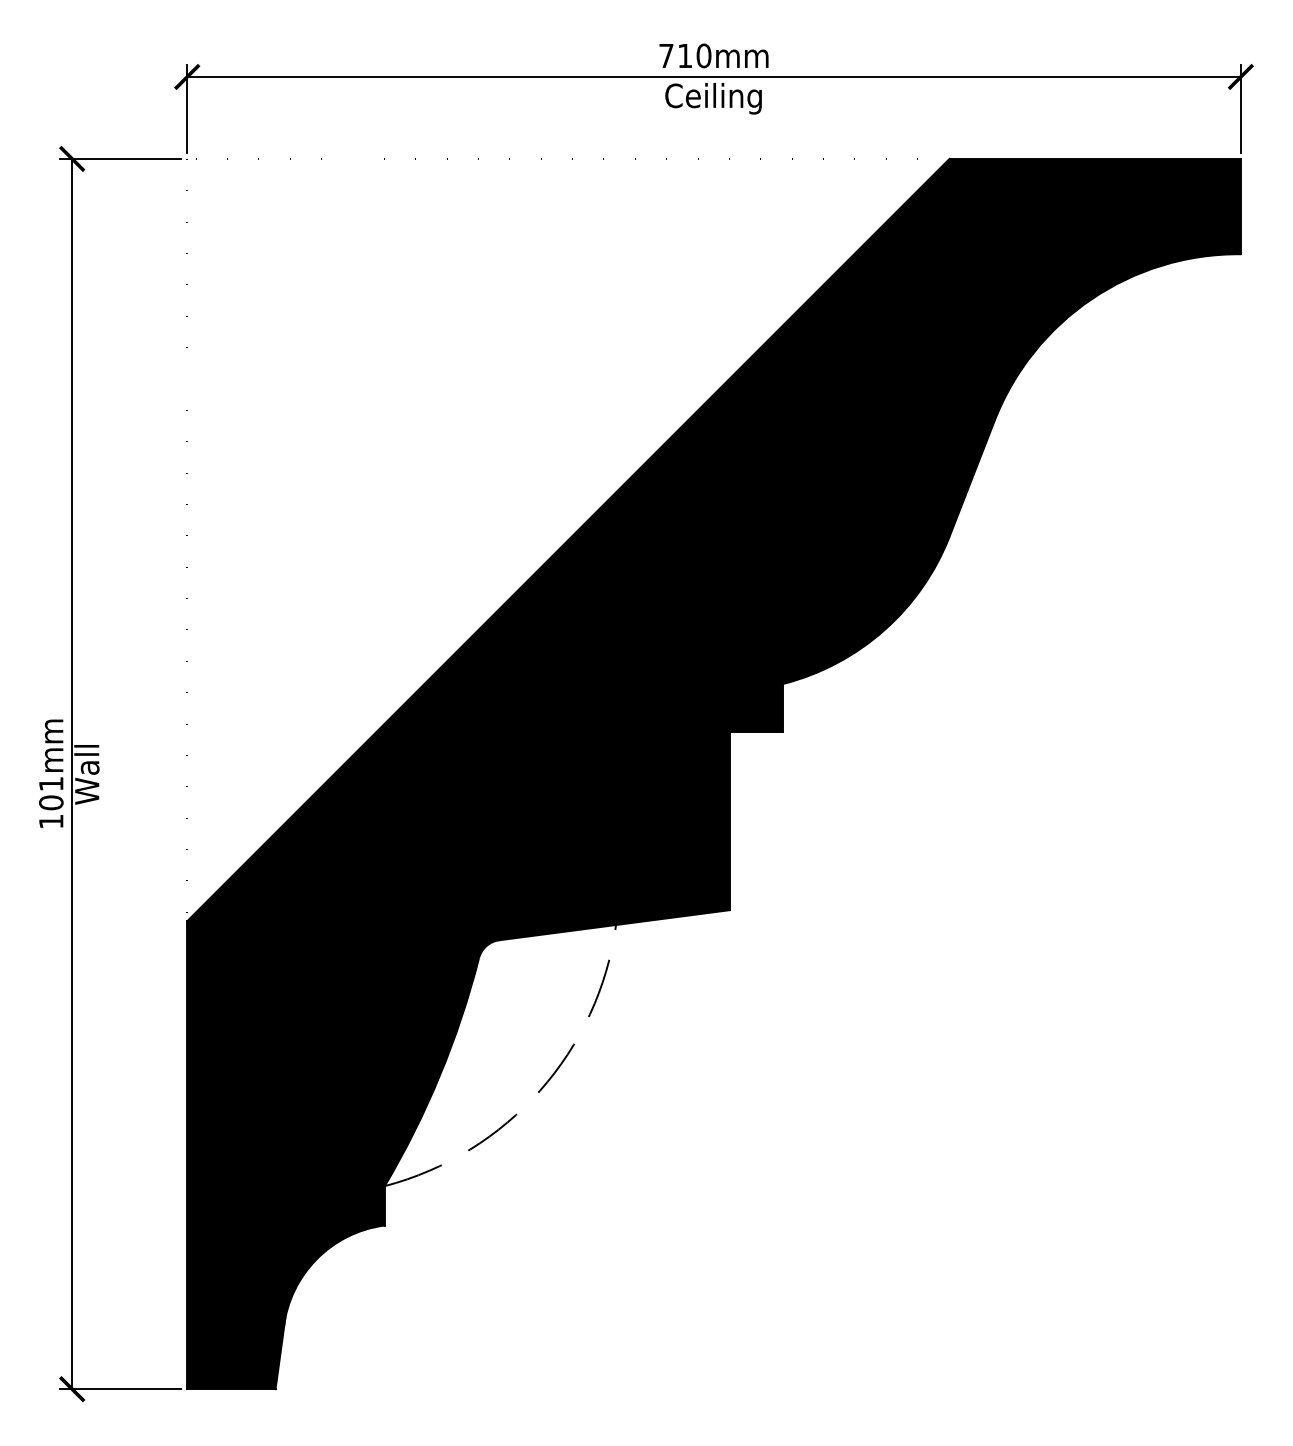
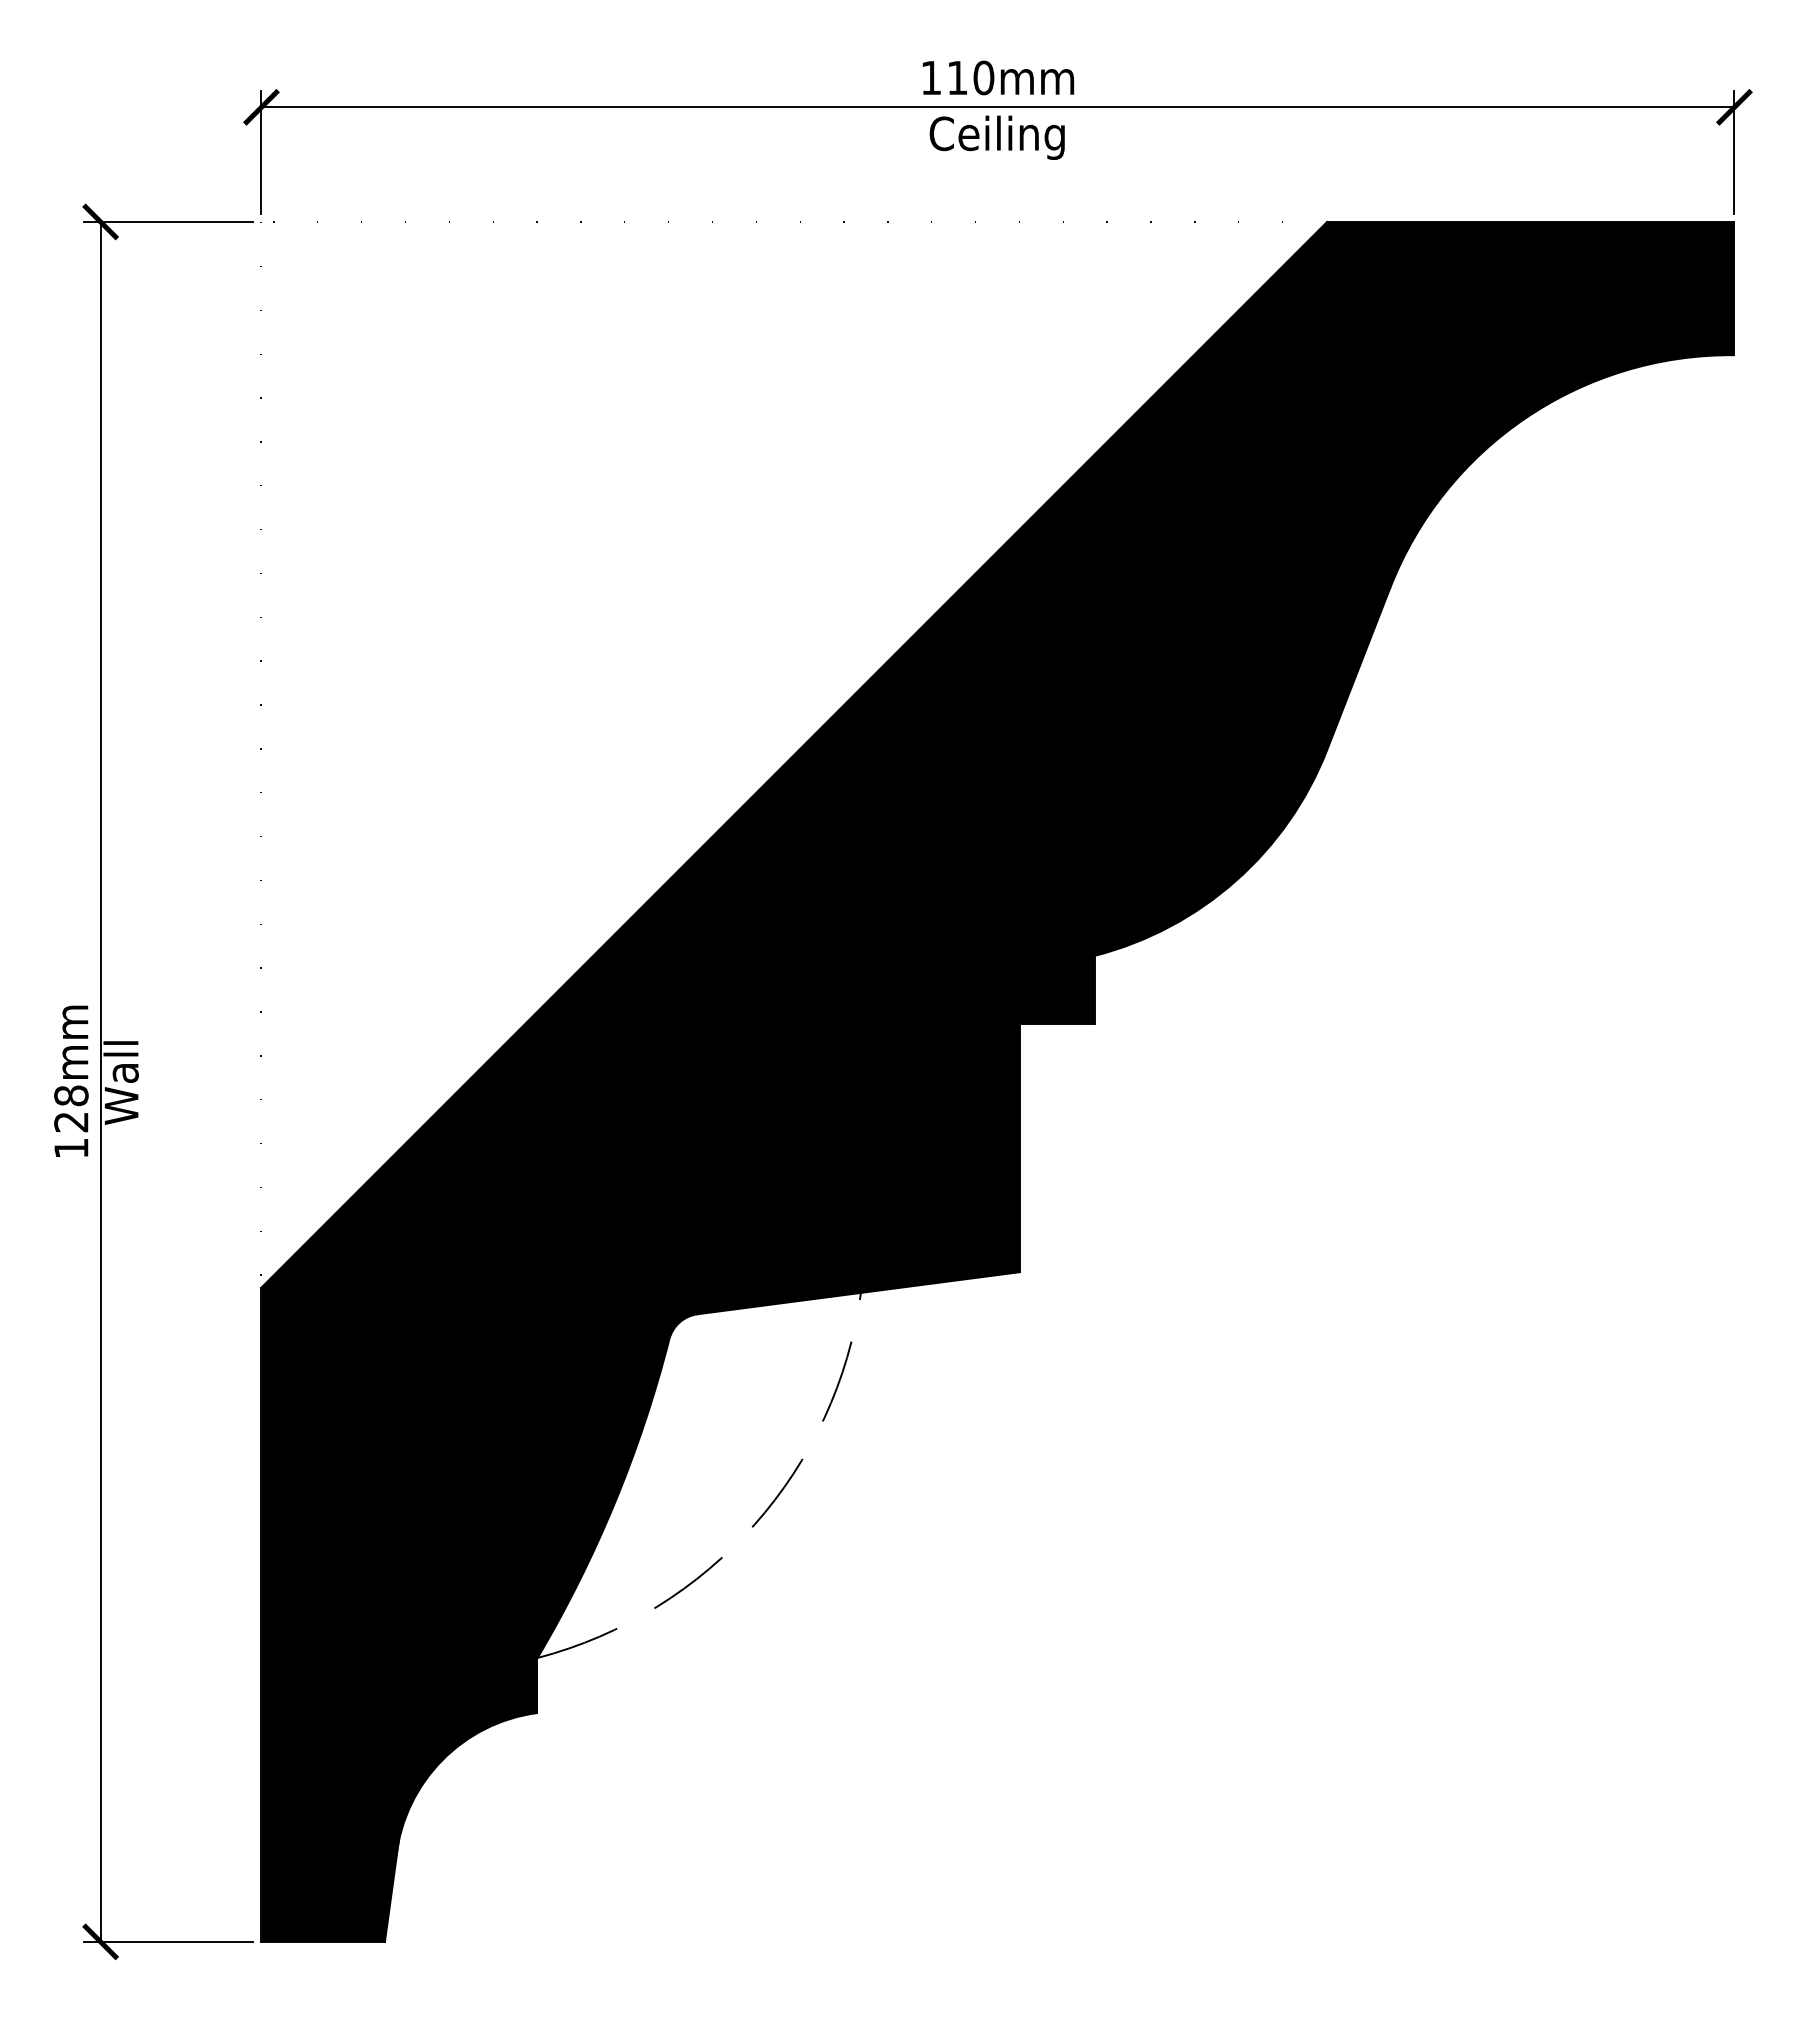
text: (665, 55) -> (930, 77), 710mm -> 110mm
text: (51, 793) -> (71, 1108), 101mm -> 128mm

